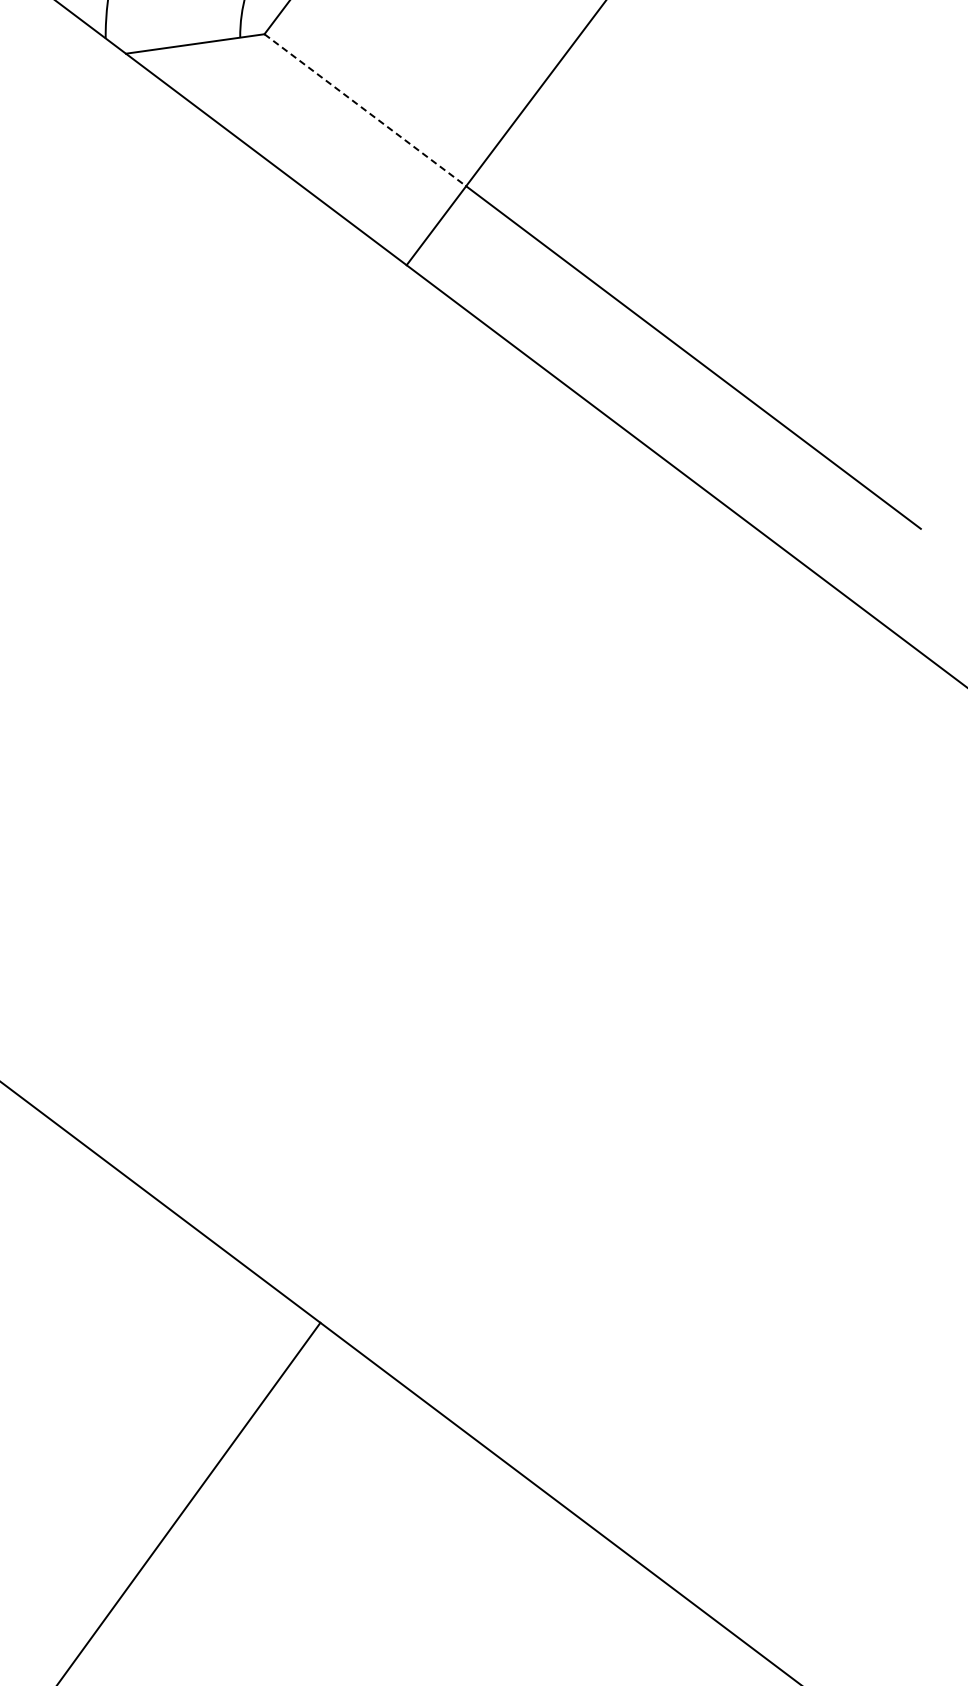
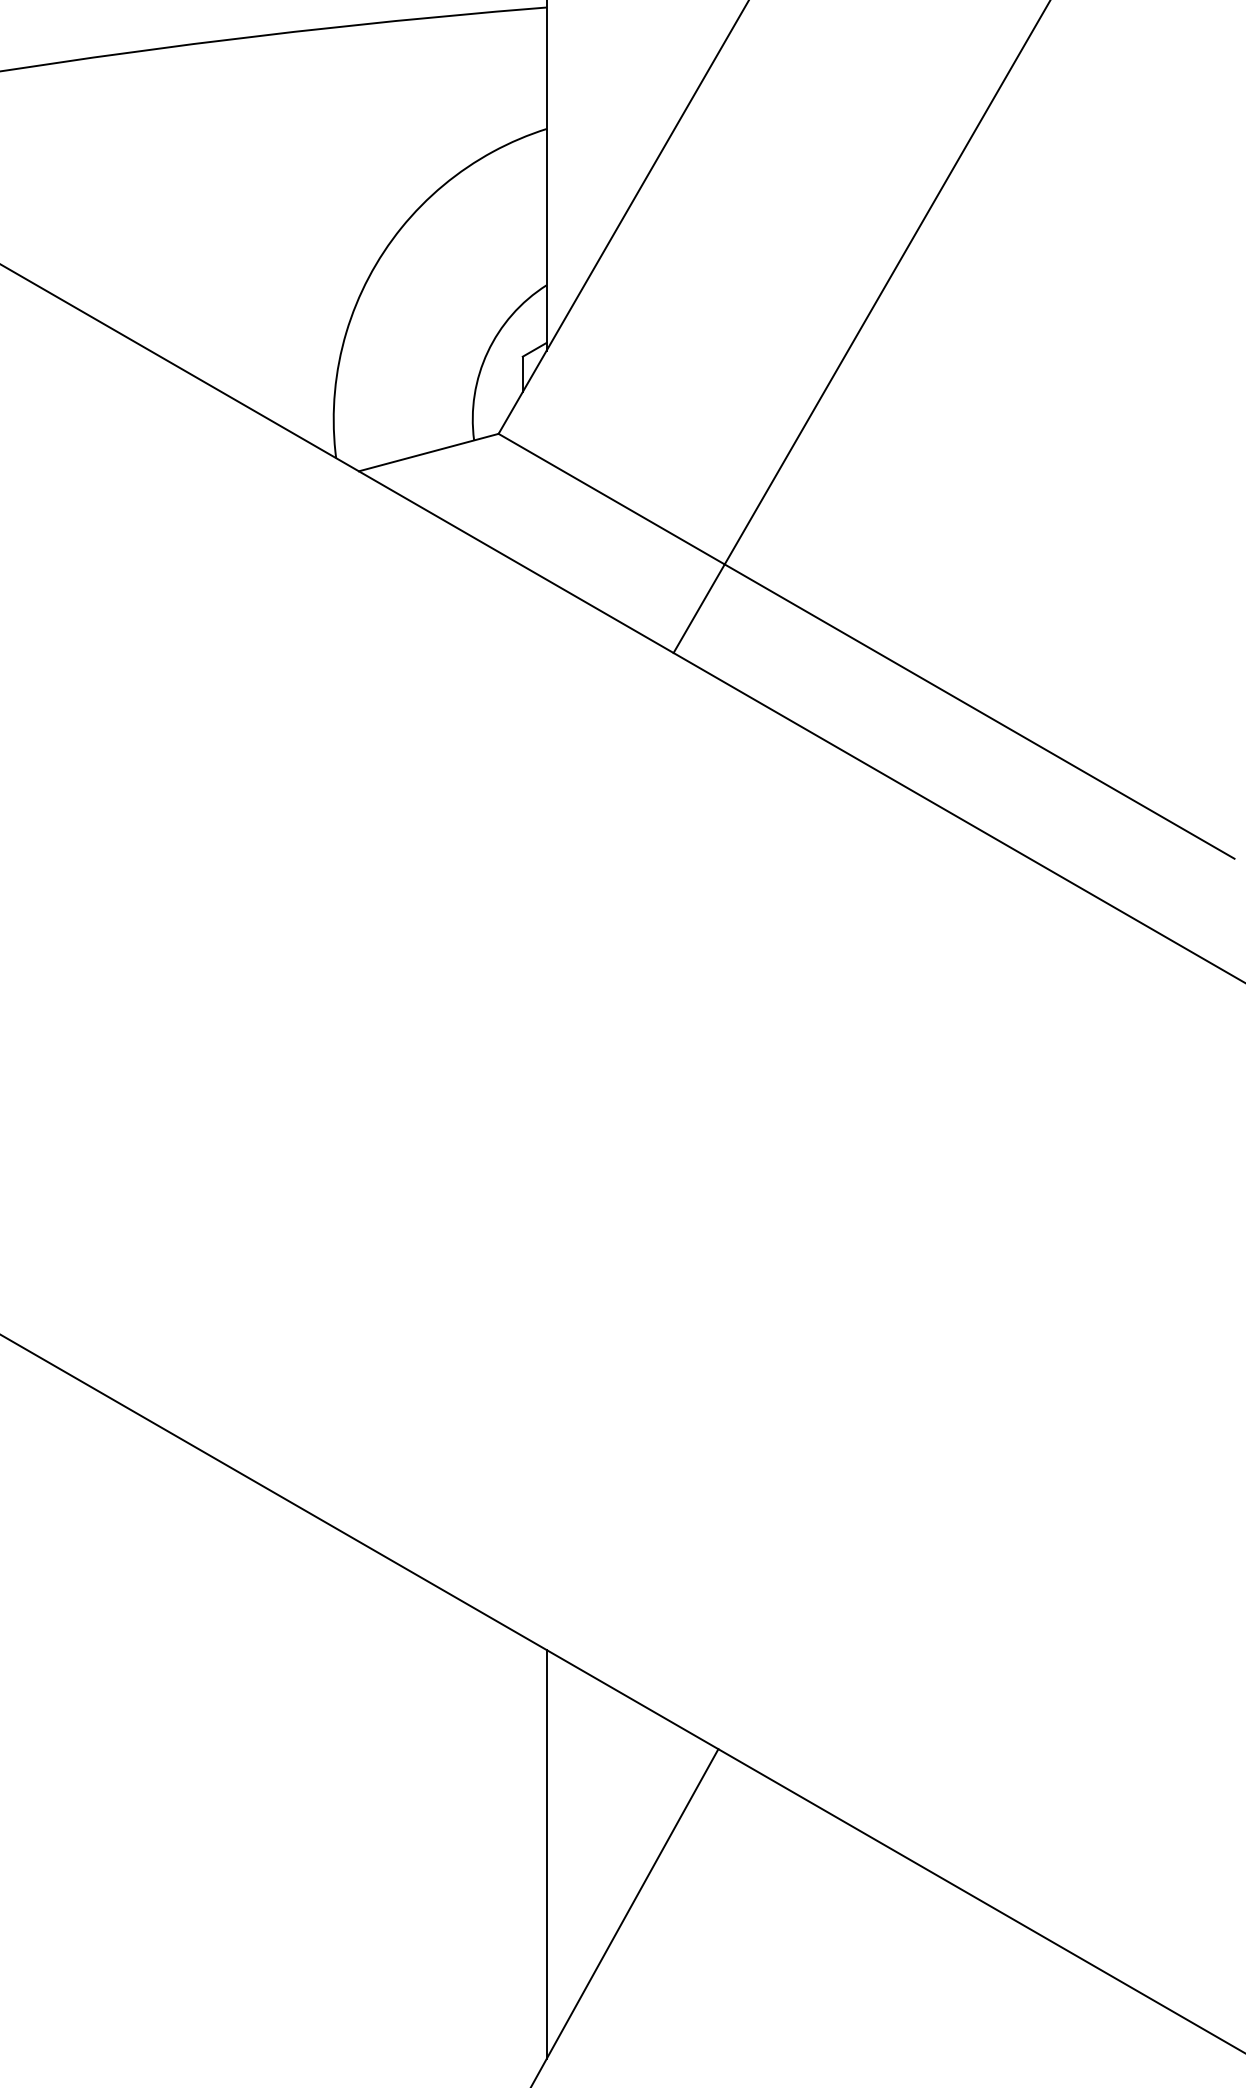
line: (365, 110) -> (611, 499), dashed -> solid
line: (143, 1403) -> (546, 1854), added

